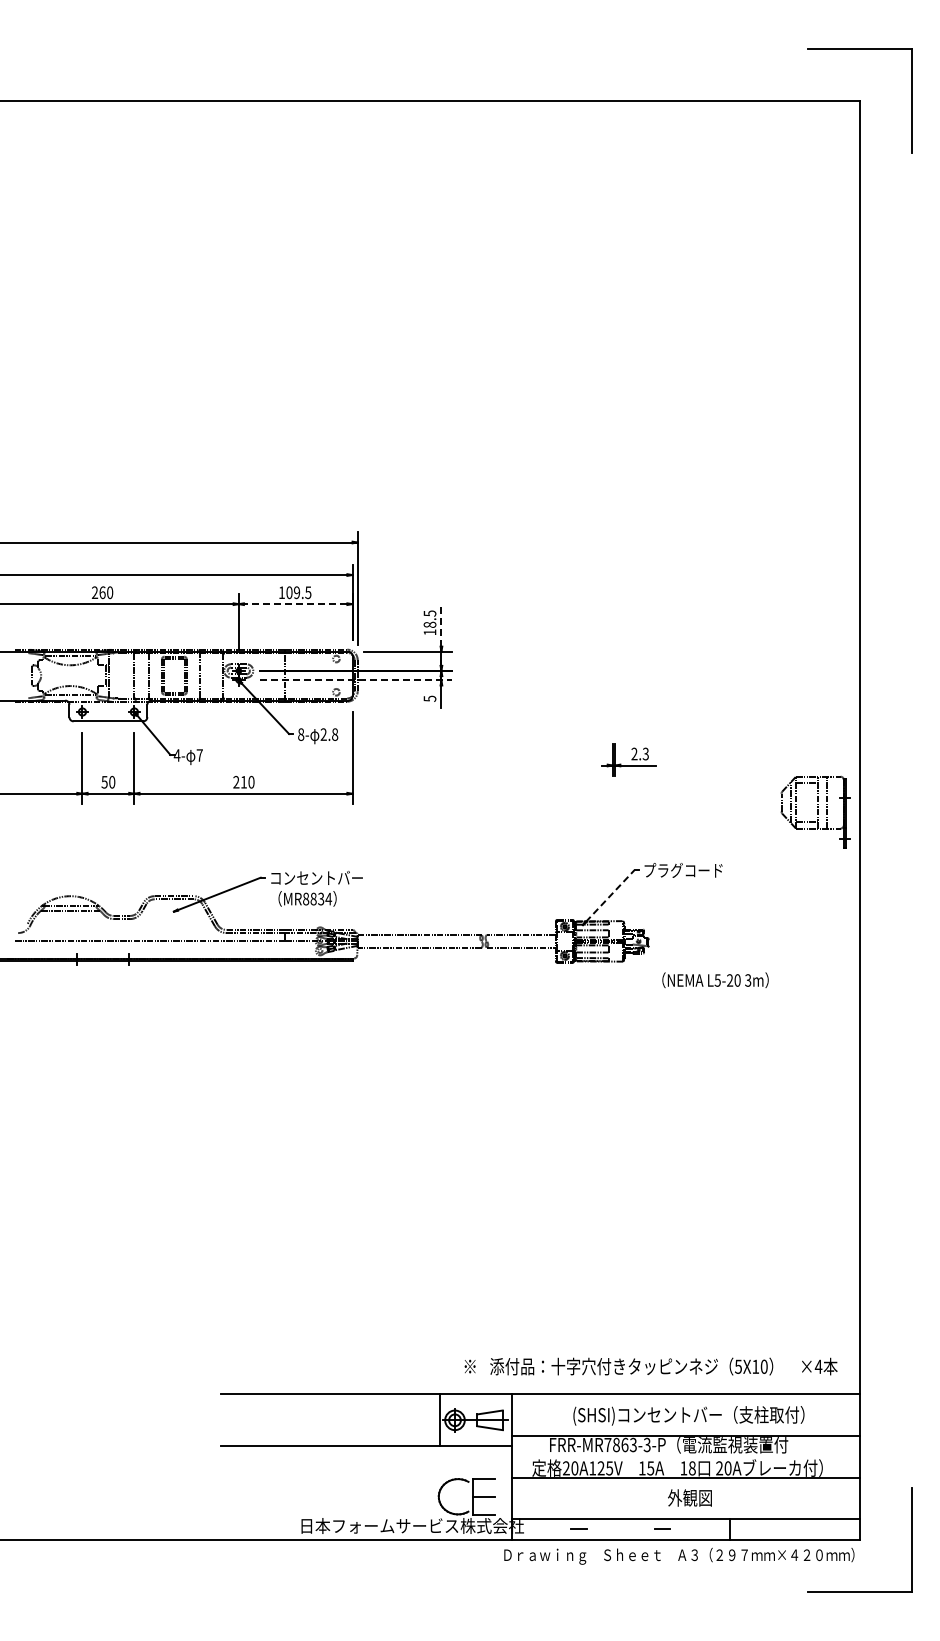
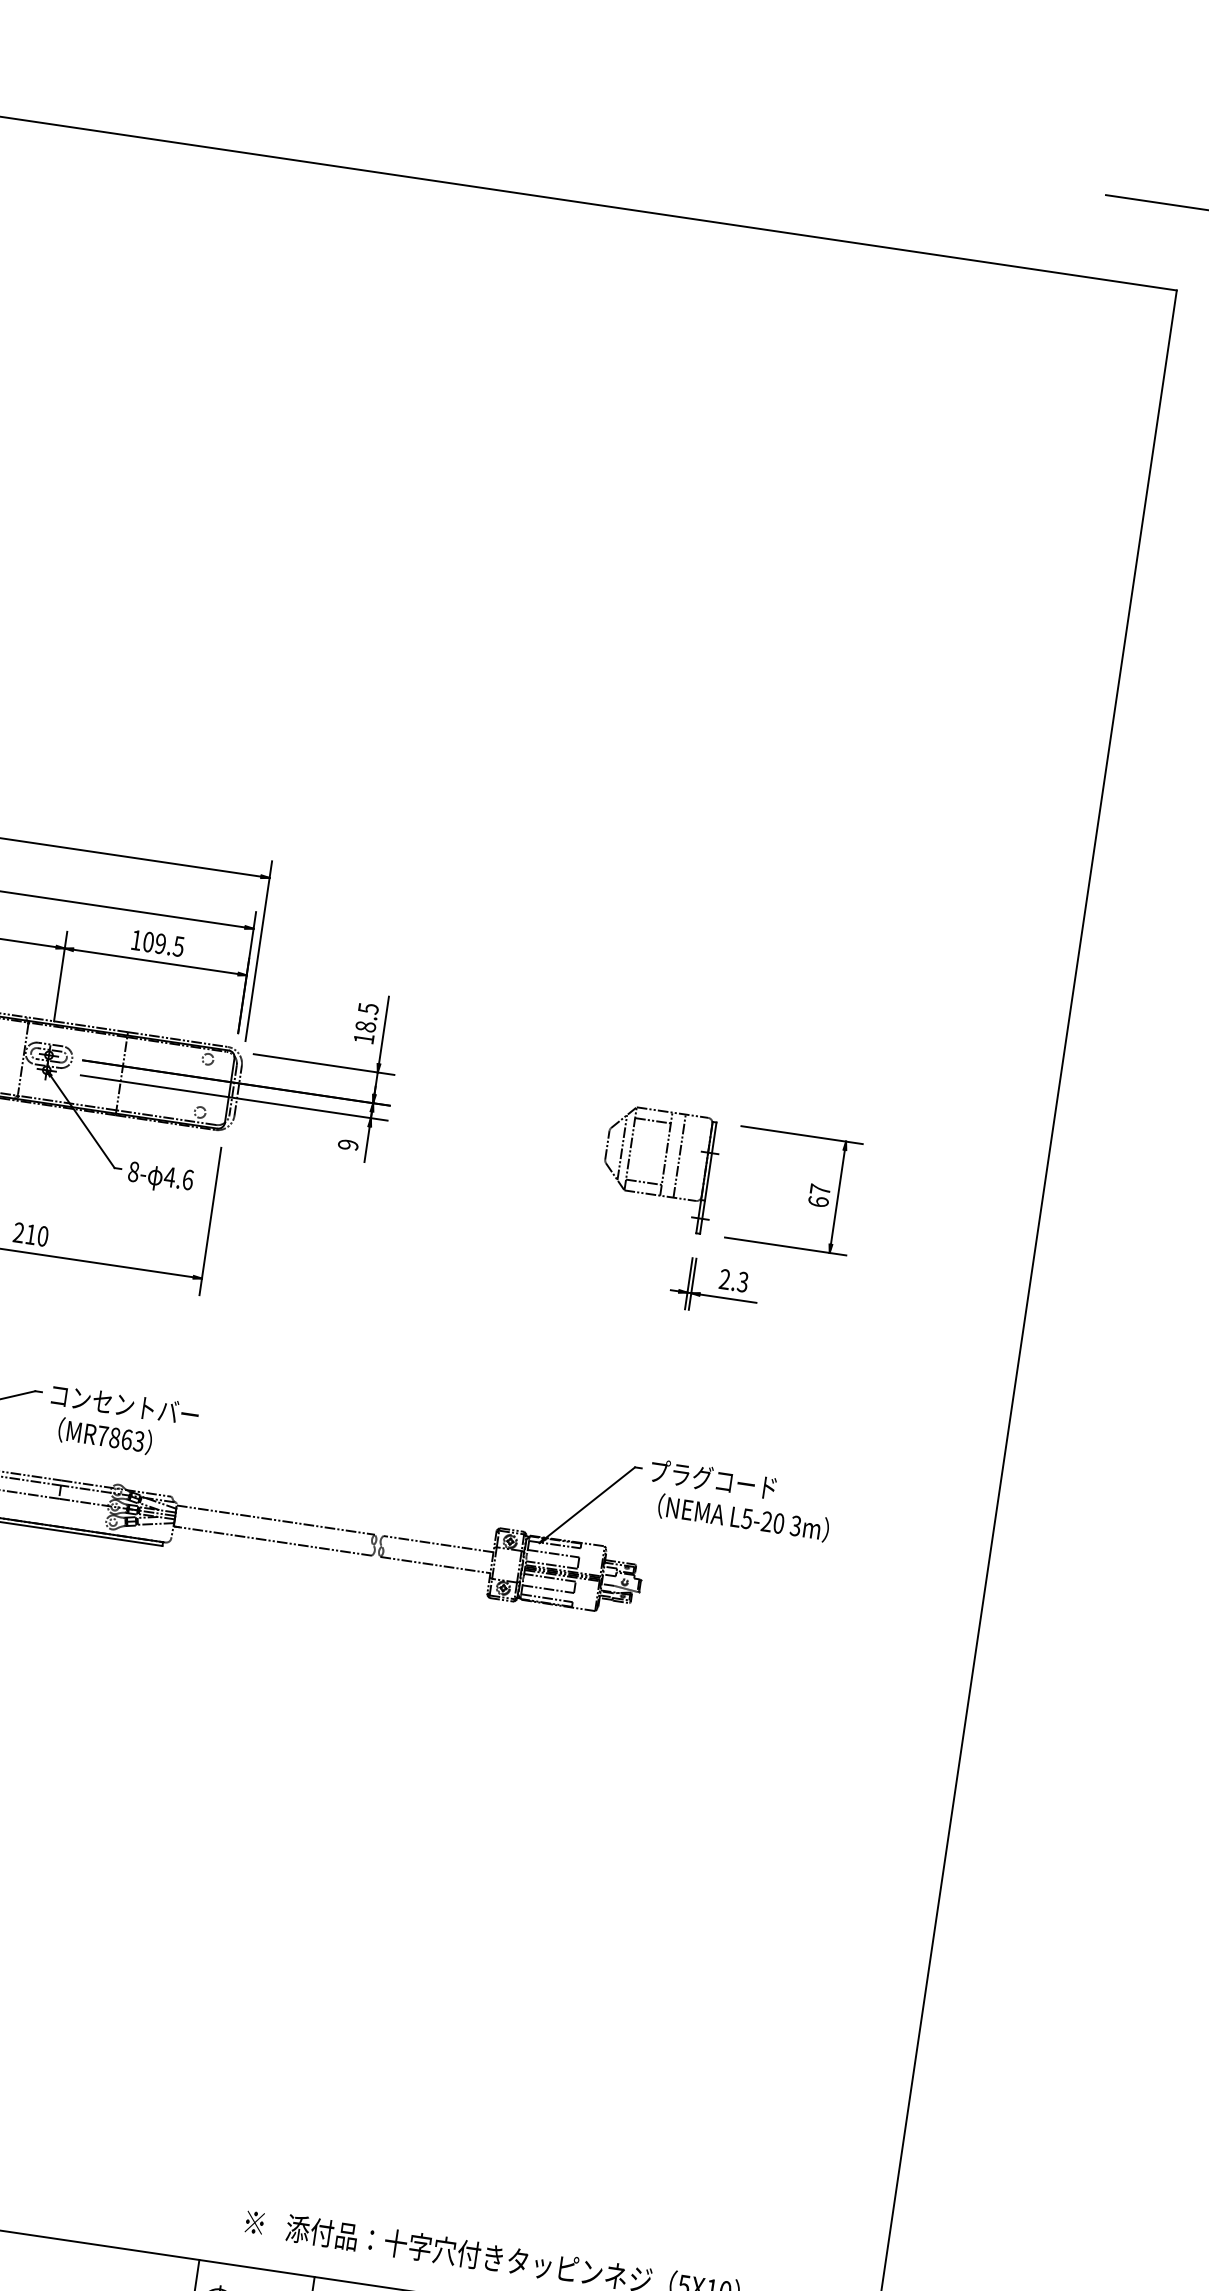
line: (295, 604) -> (155, 962), dashed -> solid
line: (441, 625) -> (384, 1030), dashed -> solid
line: (355, 680) -> (233, 1098), dashed -> solid
part: (716, 686) -> (809, 1192), added
text: (429, 698) -> (347, 1144), 5 -> 9
text: (329, 734) -> (179, 1178), 2.8 -> 4.6
part: (628, 759) -> (713, 1286), moved
part: (815, 811) -> (659, 1167), moved
line: (610, 896) -> (590, 1503), dashed -> solid
text: (317, 898) -> (121, 1437), MR8834 -> MR7863
text: (715, 980) -> (743, 1518), moved

